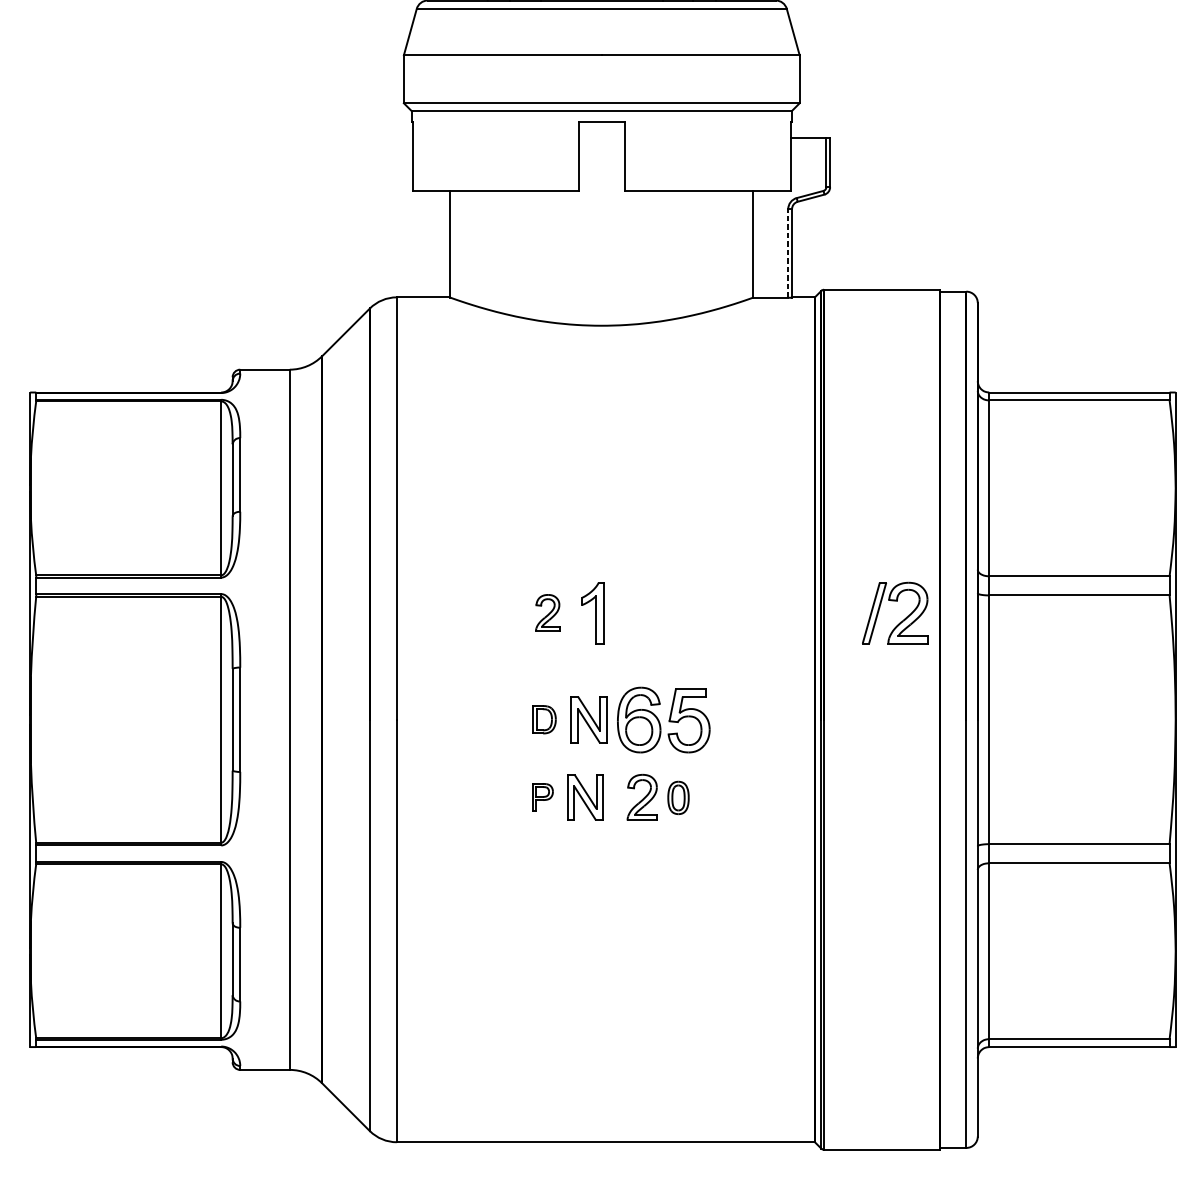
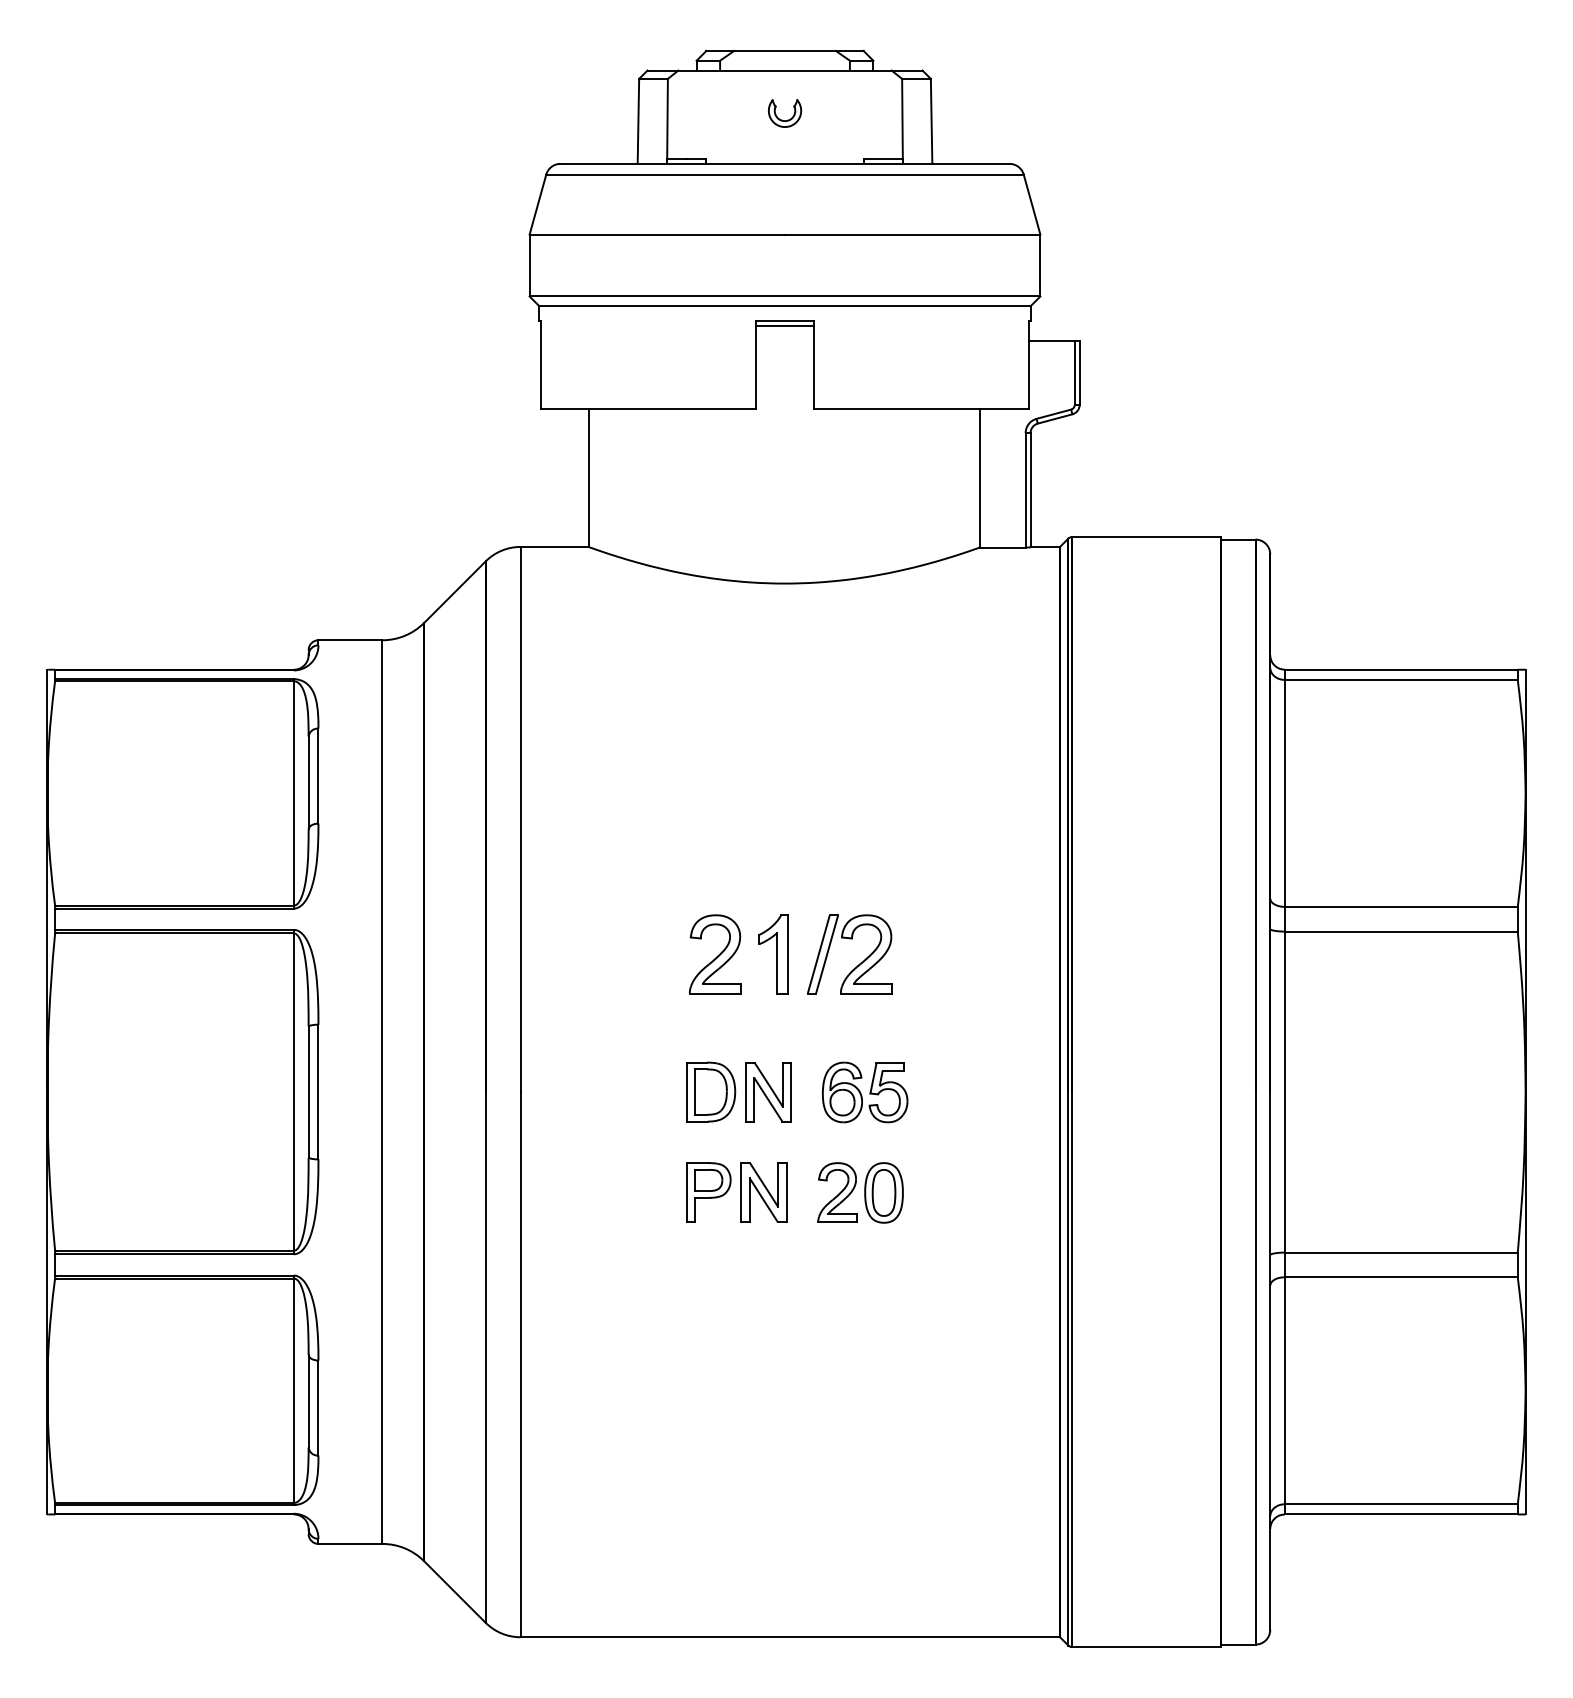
line: (601, 125) -> (784, 325), added
line: (788, 252) -> (1025, 489), dashed -> solid
part: (547, 613) -> (715, 954), size x1.67
part: (902, 620) -> (859, 963), moved
part: (544, 719) -> (711, 1091), size x1.67
part: (664, 720) -> (865, 1092), size x0.71
part: (542, 797) -> (708, 1192), size x1.67
part: (678, 797) -> (883, 1192), size x1.43

